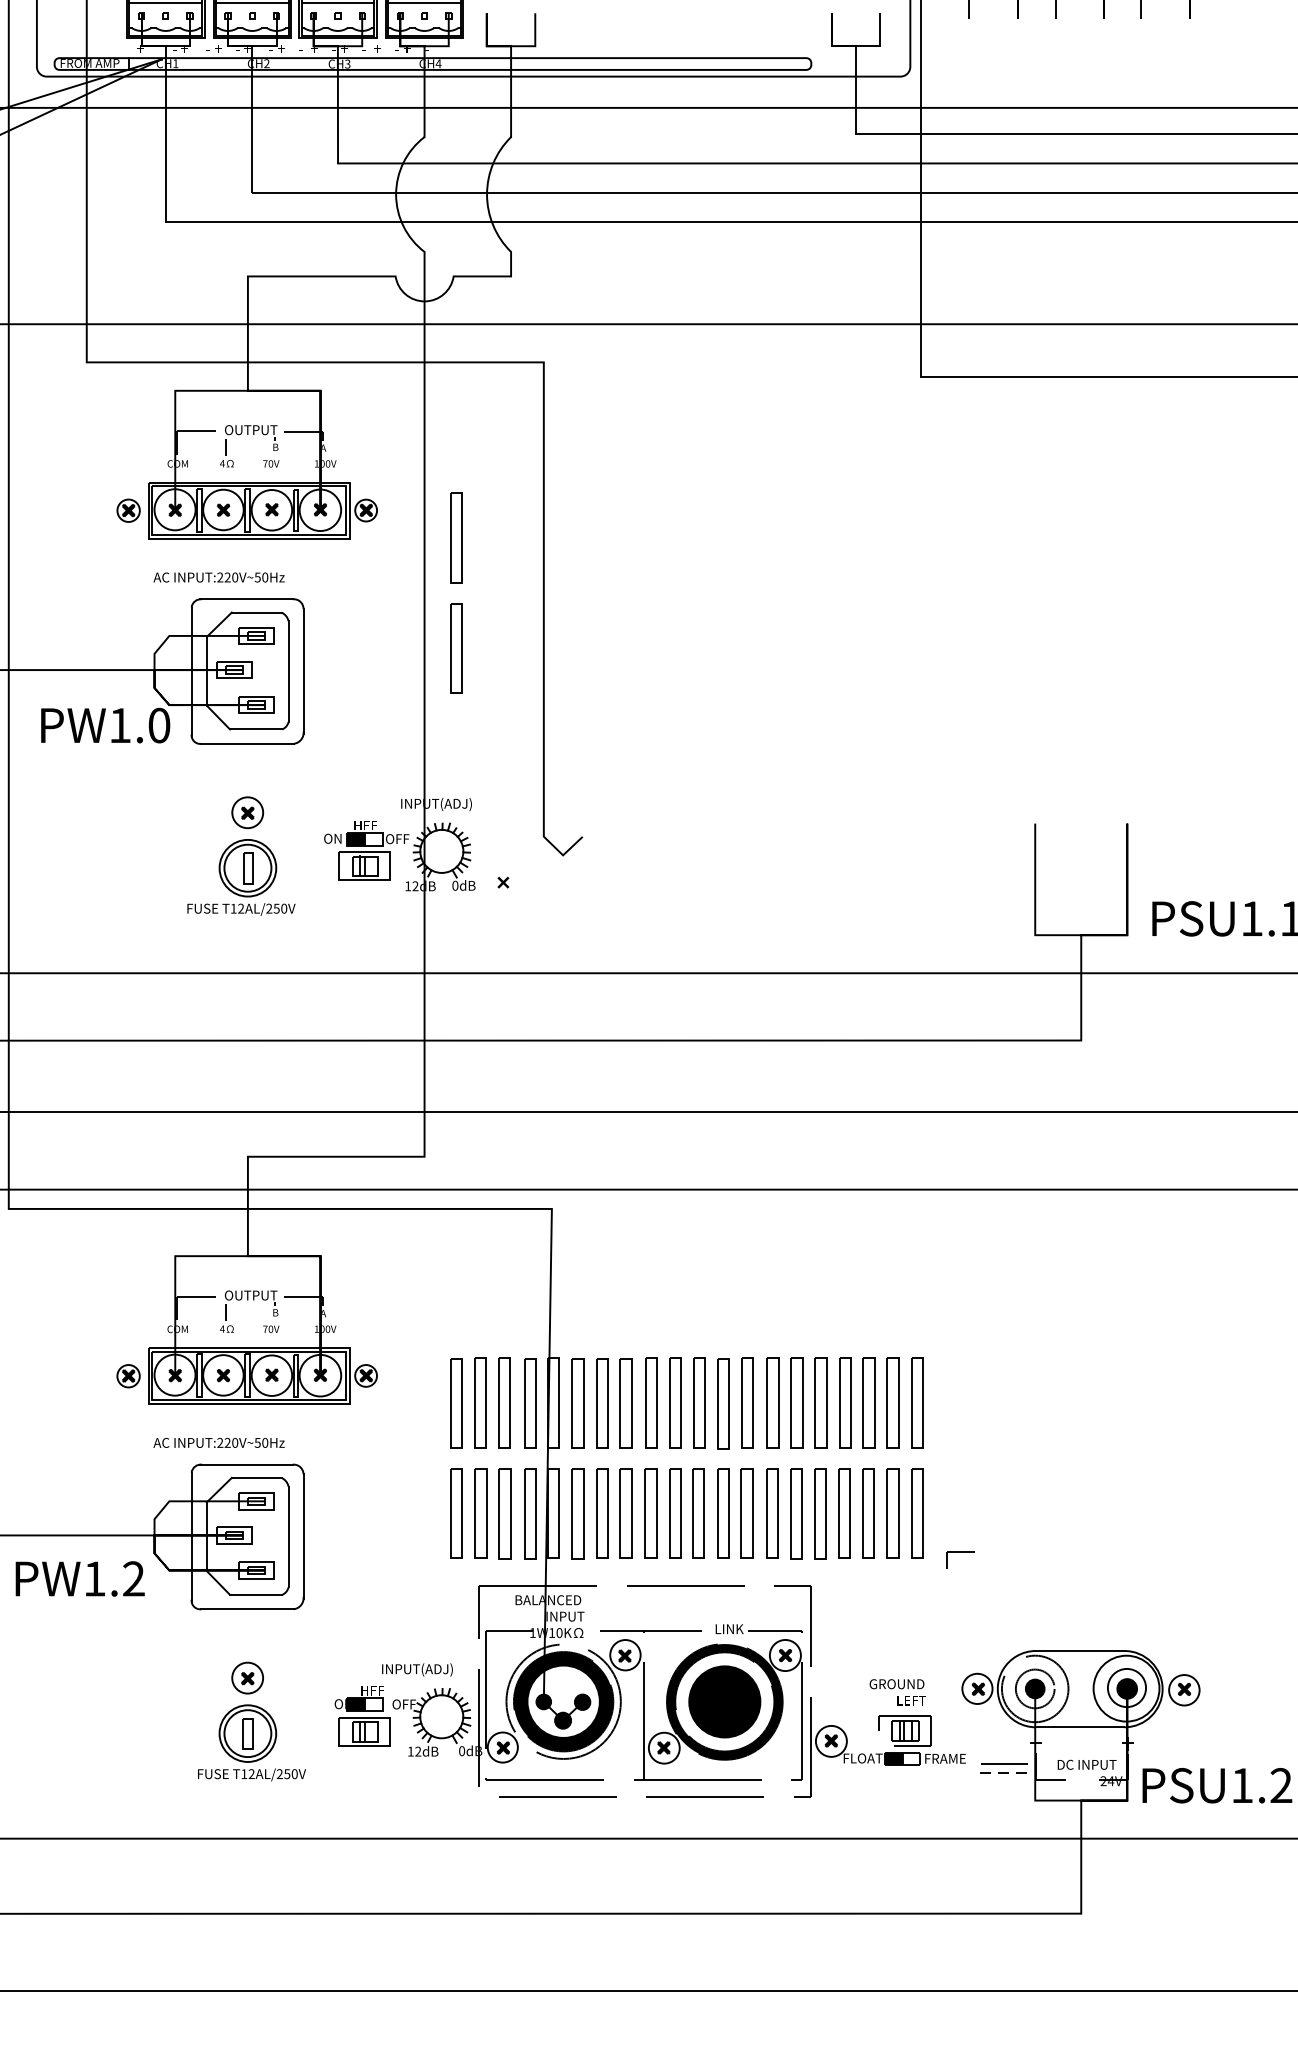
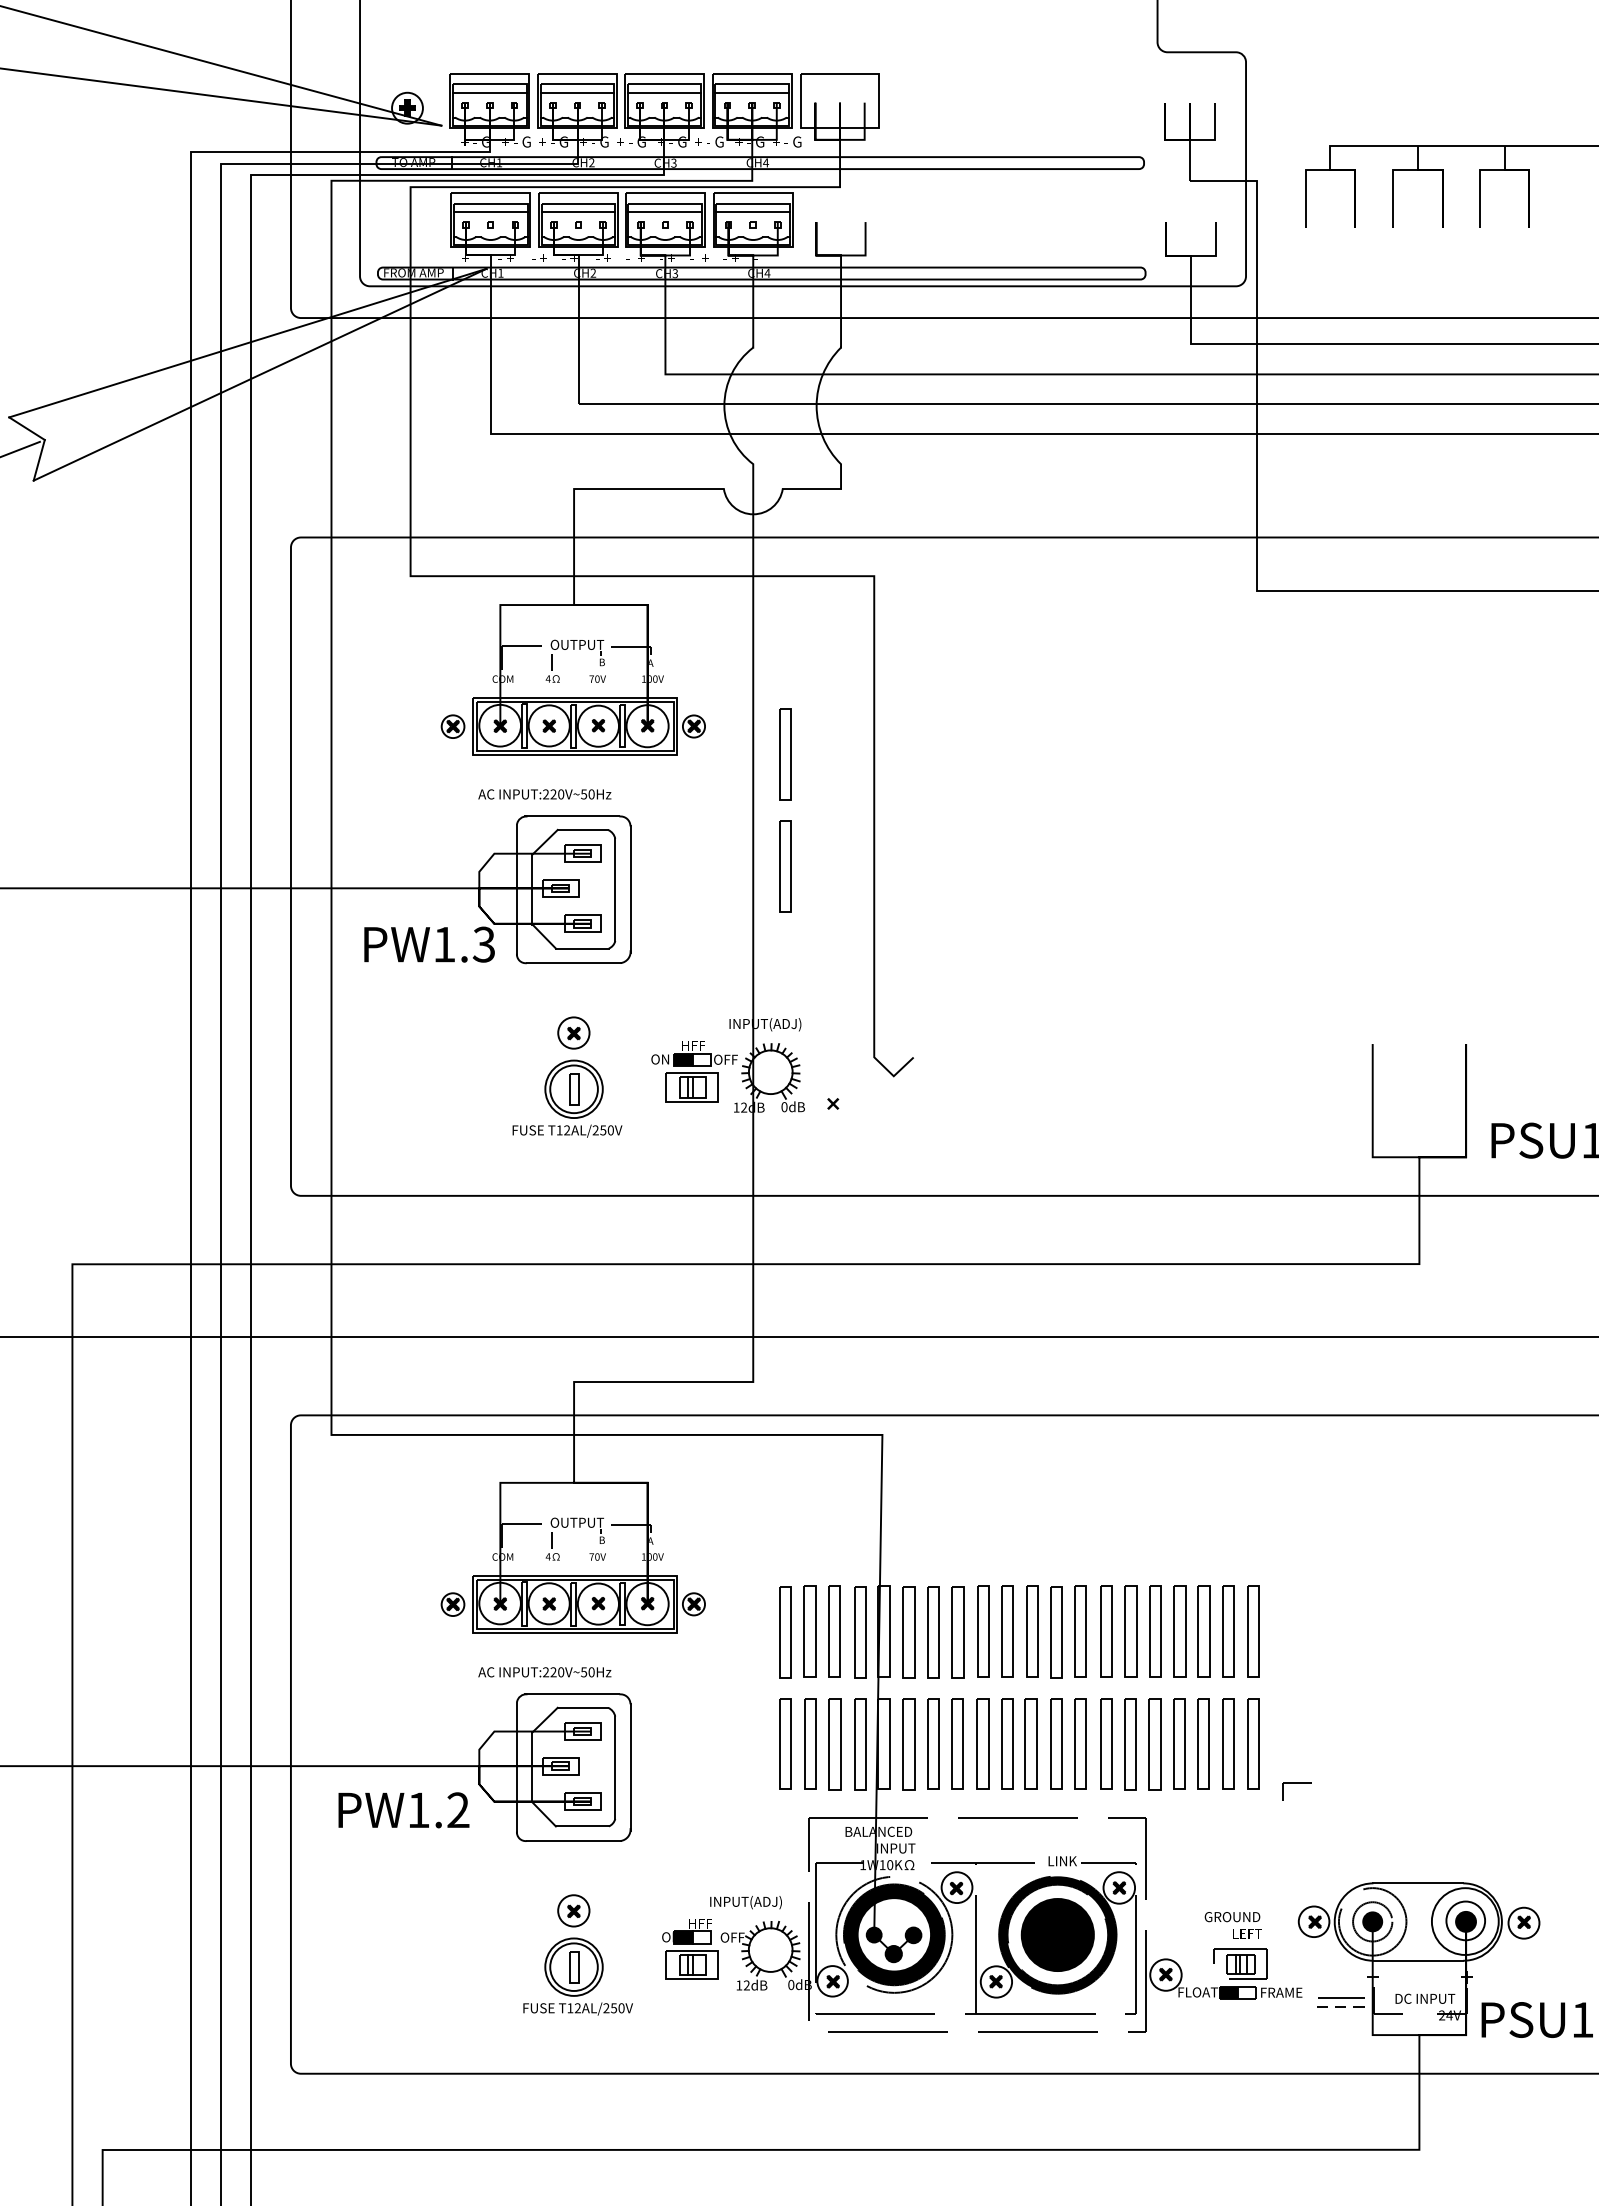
text: (158, 725) -> (483, 944), PW1.0 -> PW1.3

